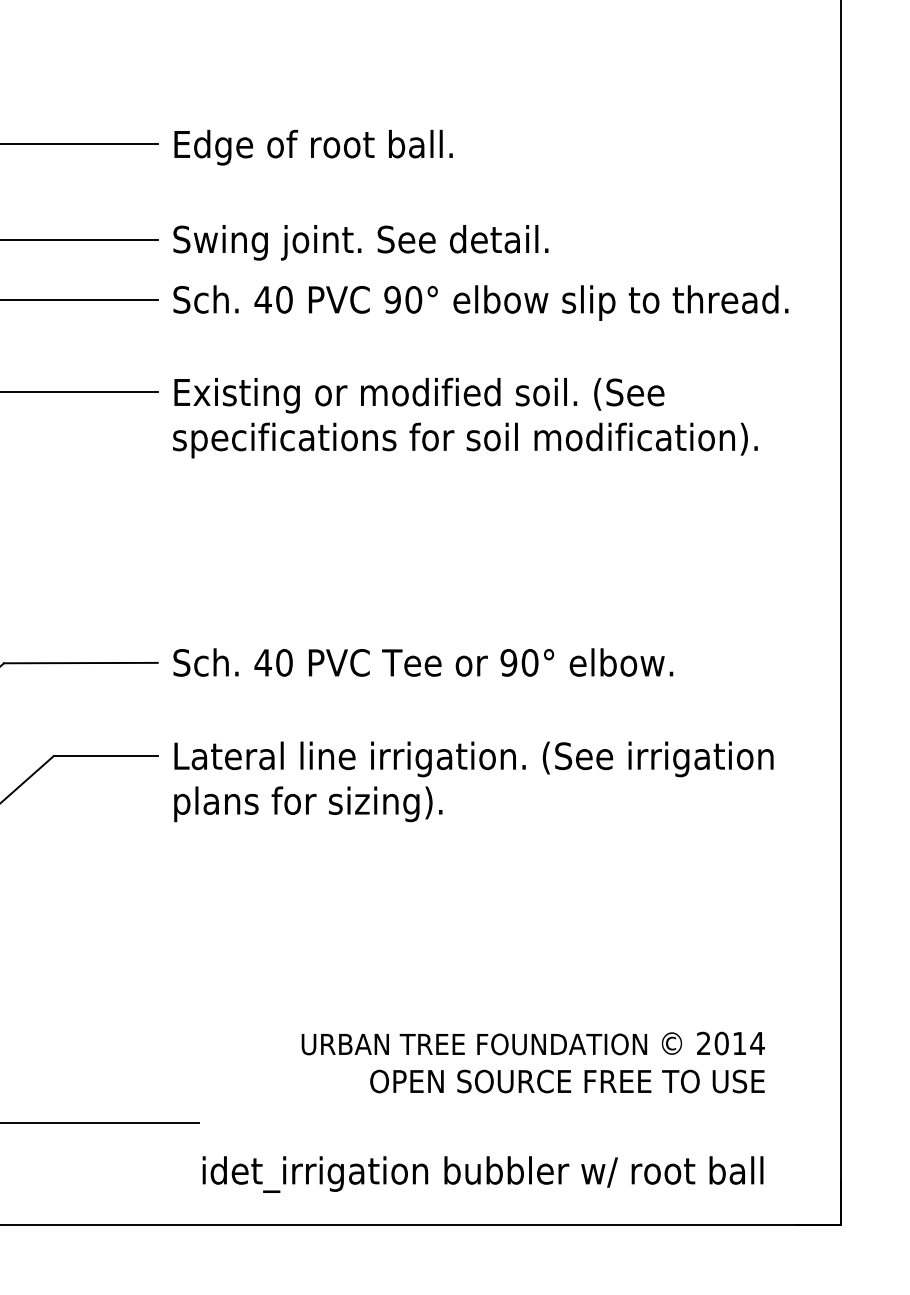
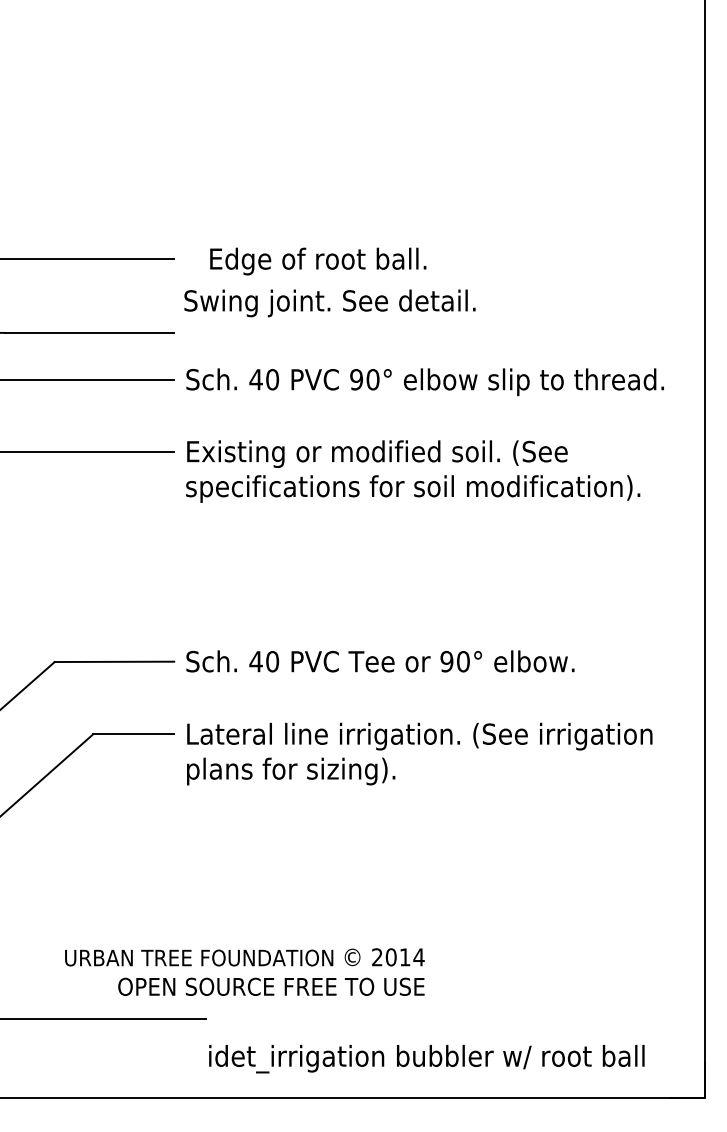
text: (313, 147) -> (318, 261), moved
text: (360, 242) -> (329, 303), moved
text: (532, 1061) -> (244, 971), moved

